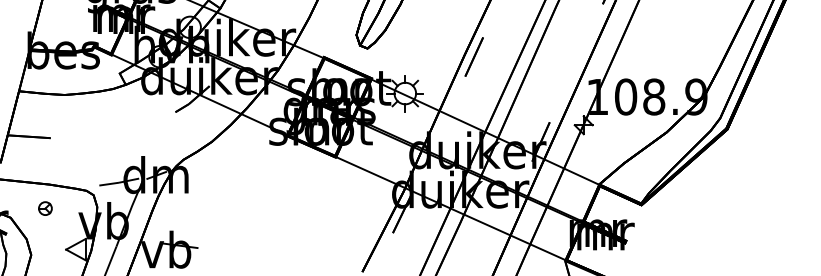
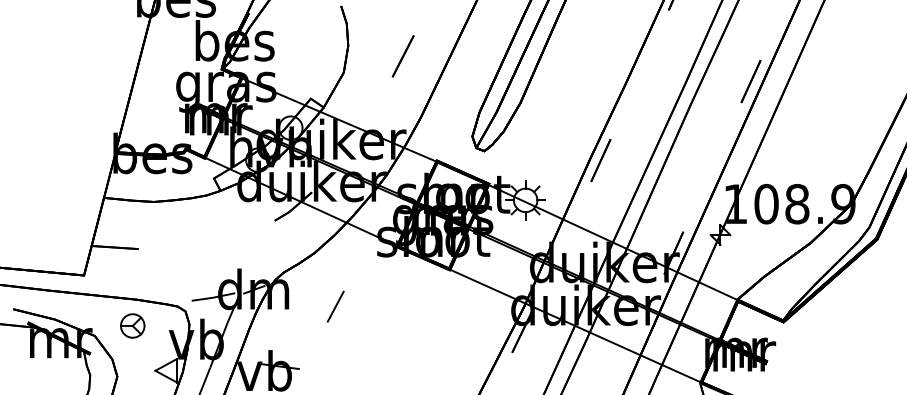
line: (231, 190) -> (335, 306), added
part: (45, 208) -> (132, 325), size x1.67

